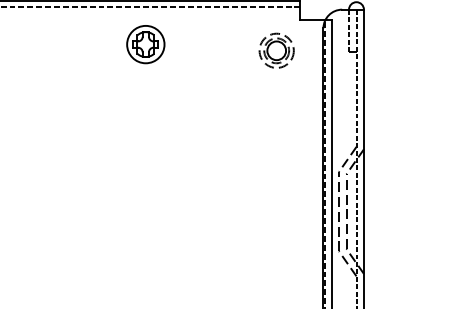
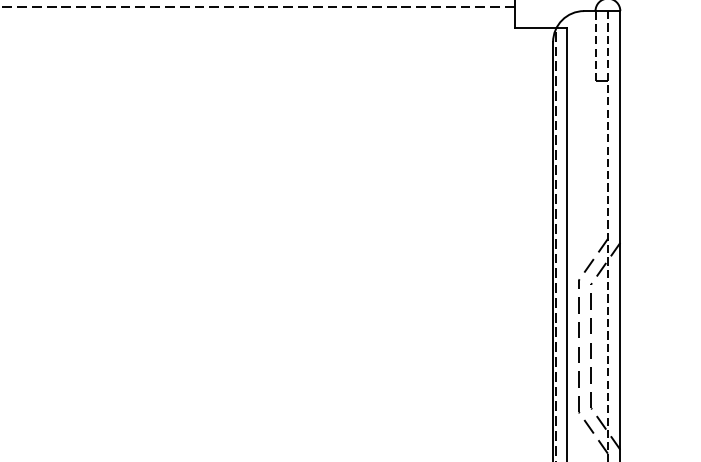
part: (145, 44) -> (257, 68), removed
part: (276, 50) -> (475, 78), removed

